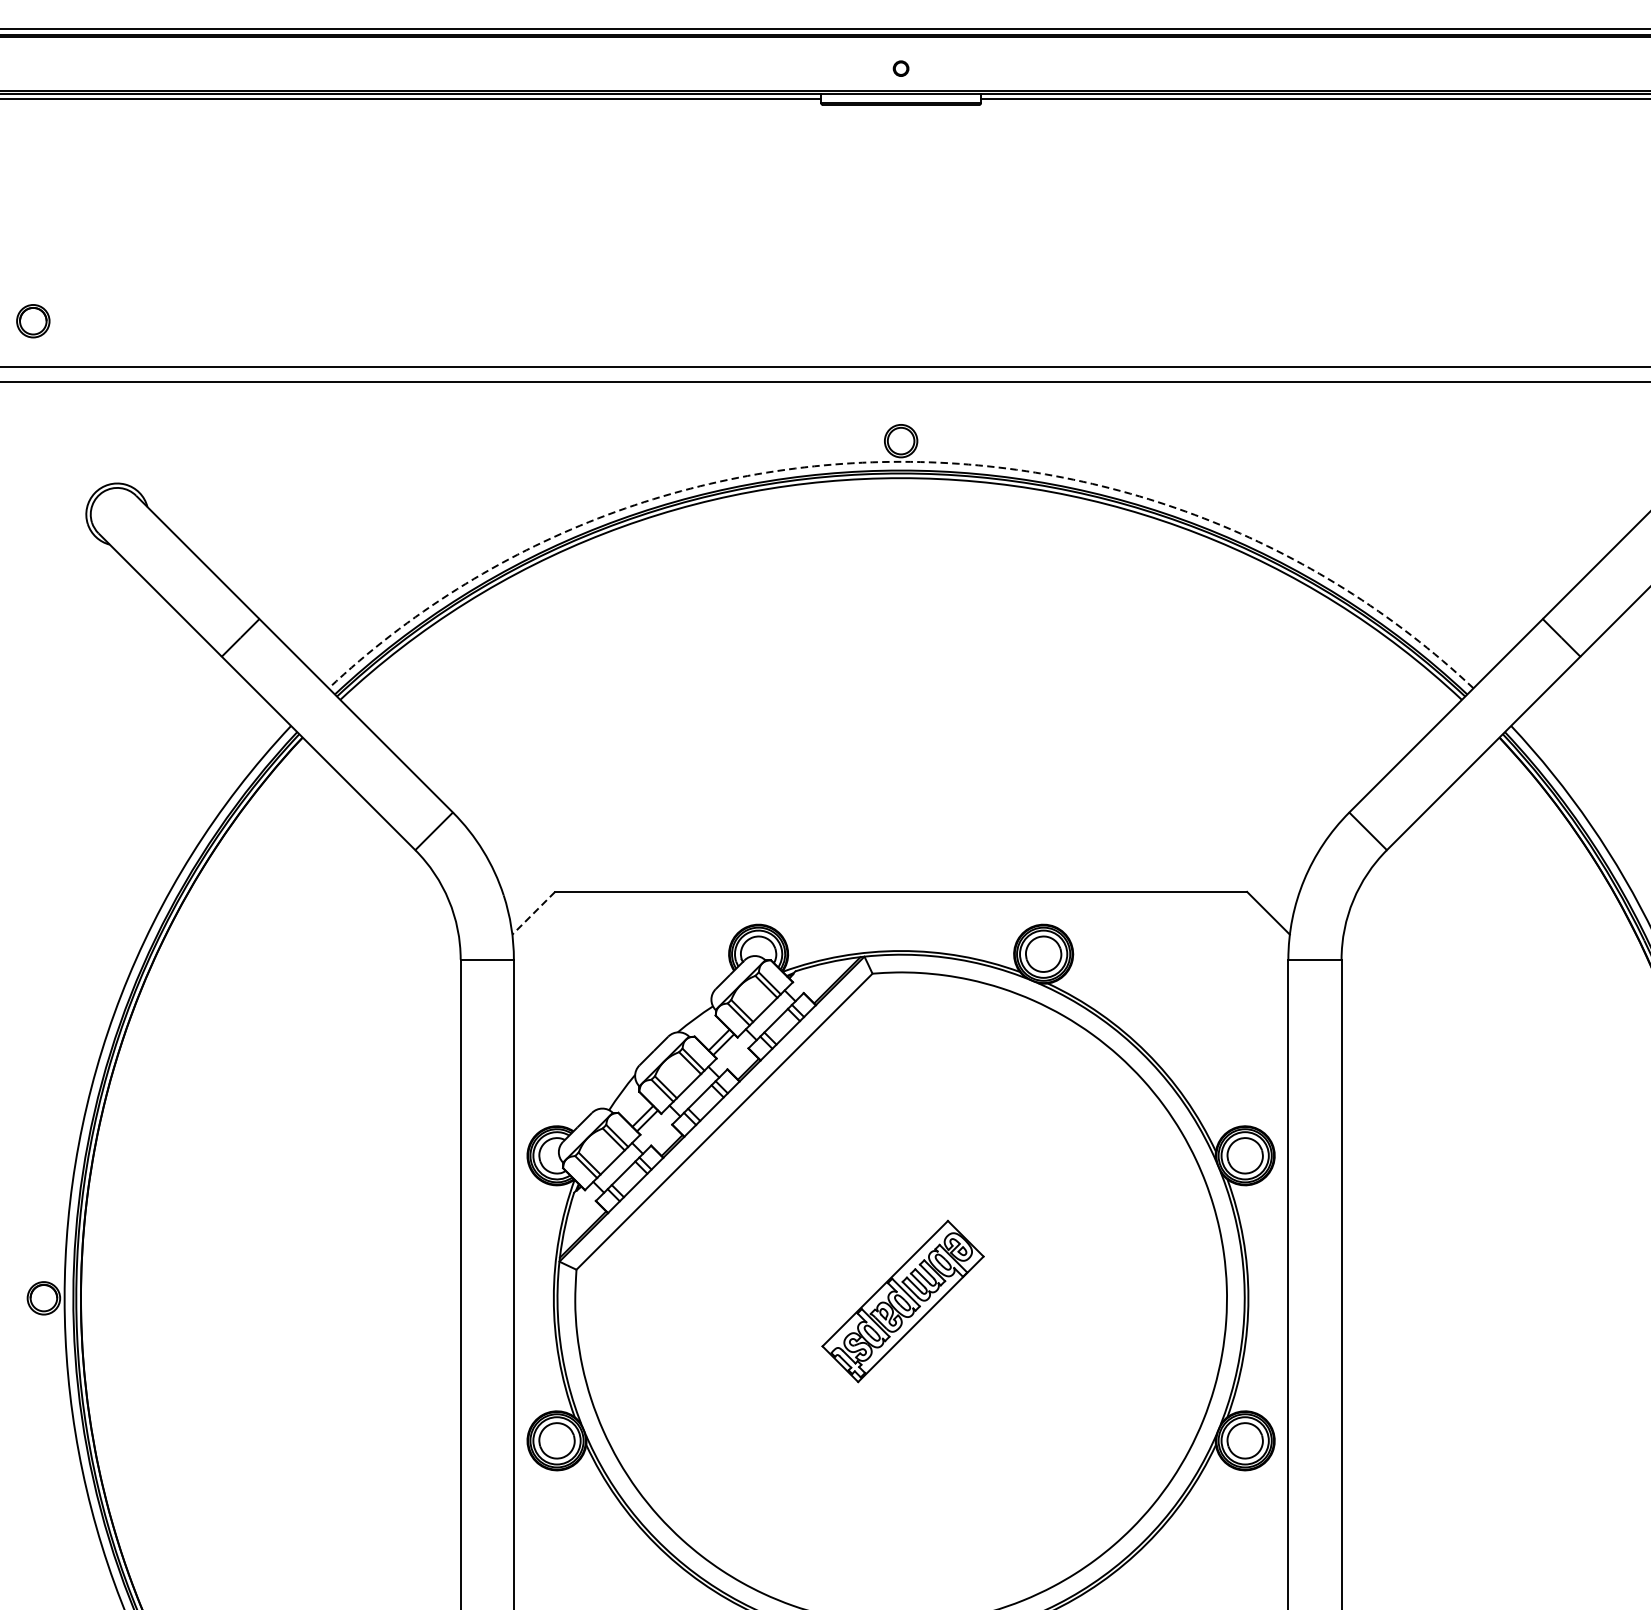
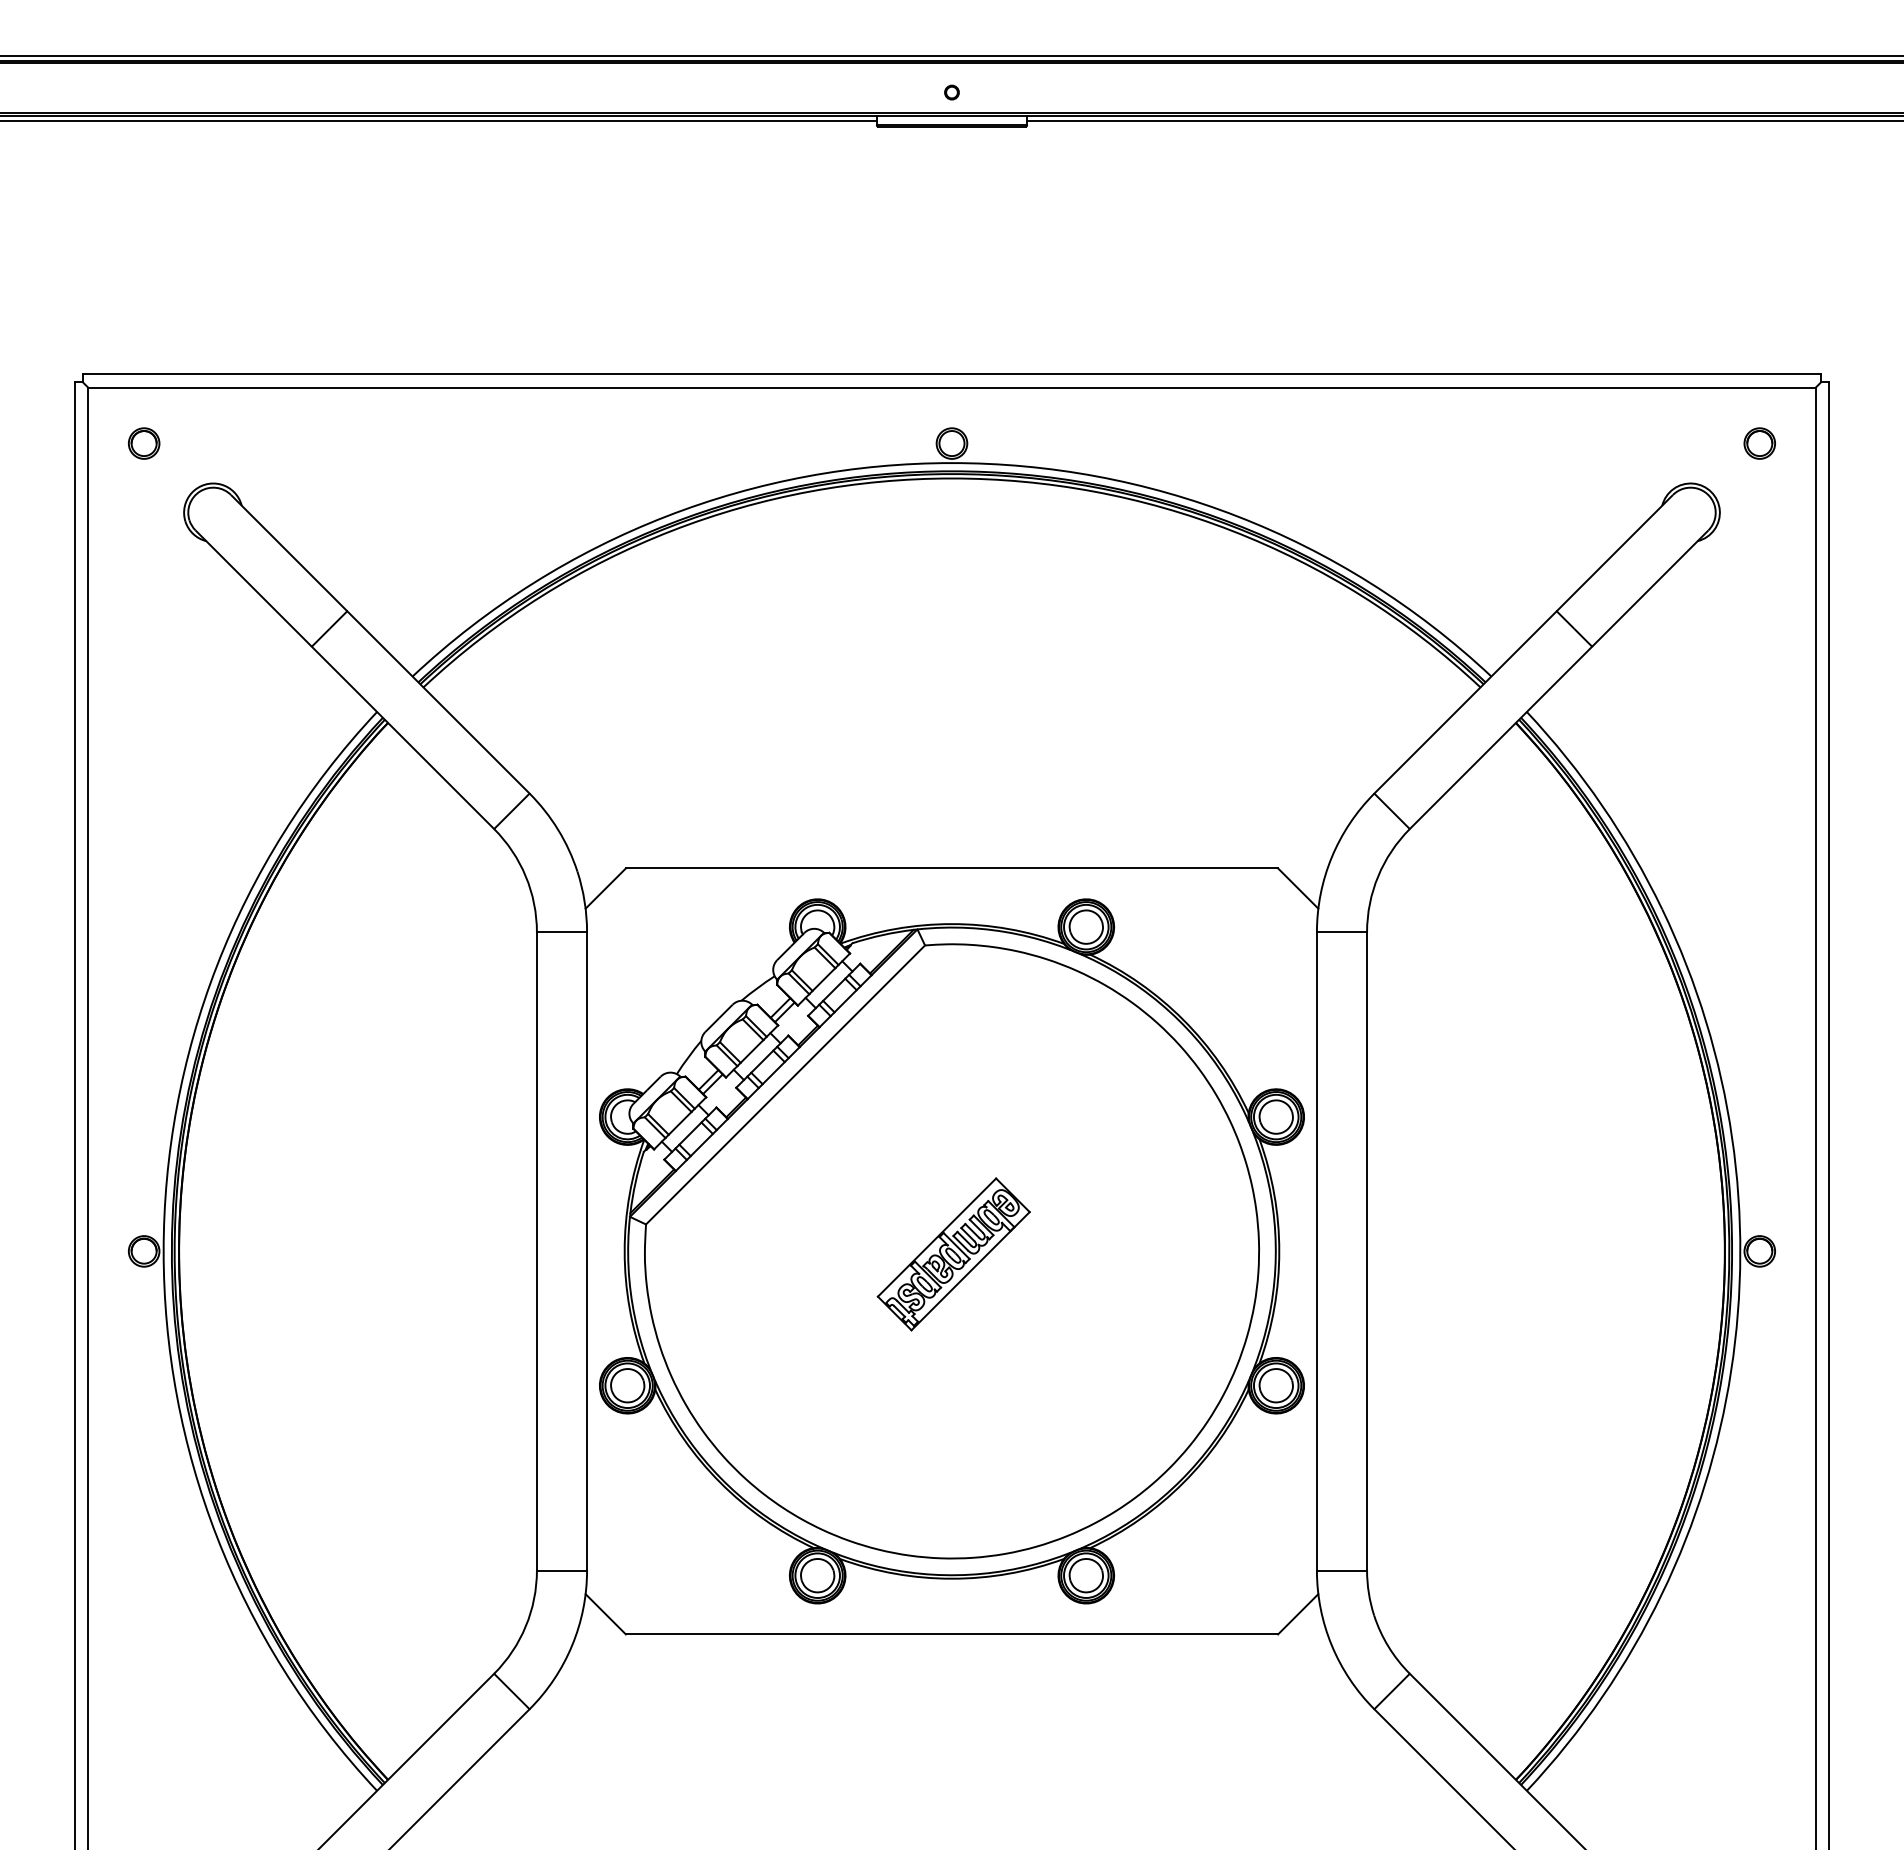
part: (33, 321) -> (144, 443), moved
arc: (900, 462) -> (951, 463), dashed -> solid
line: (533, 913) -> (605, 888), dashed -> solid

